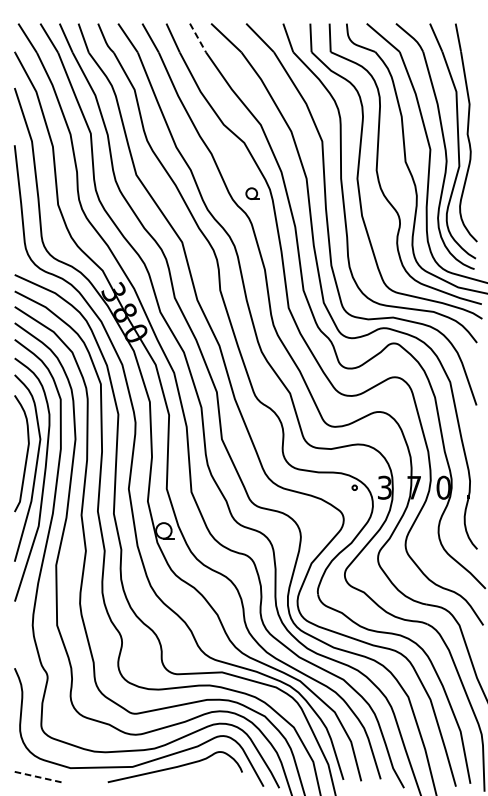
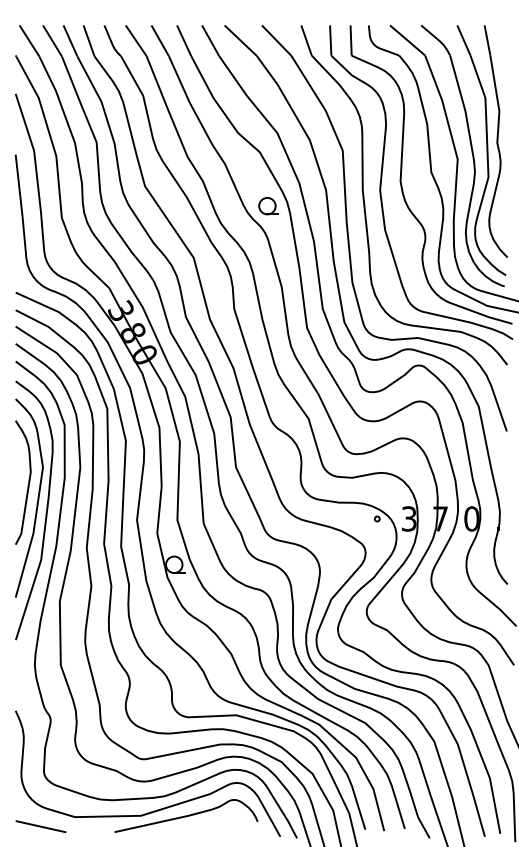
line: (197, 37) -> (210, 40), dashed -> solid
part: (252, 193) -> (268, 206), size x1.43
line: (38, 776) -> (41, 826), dashed -> solid

